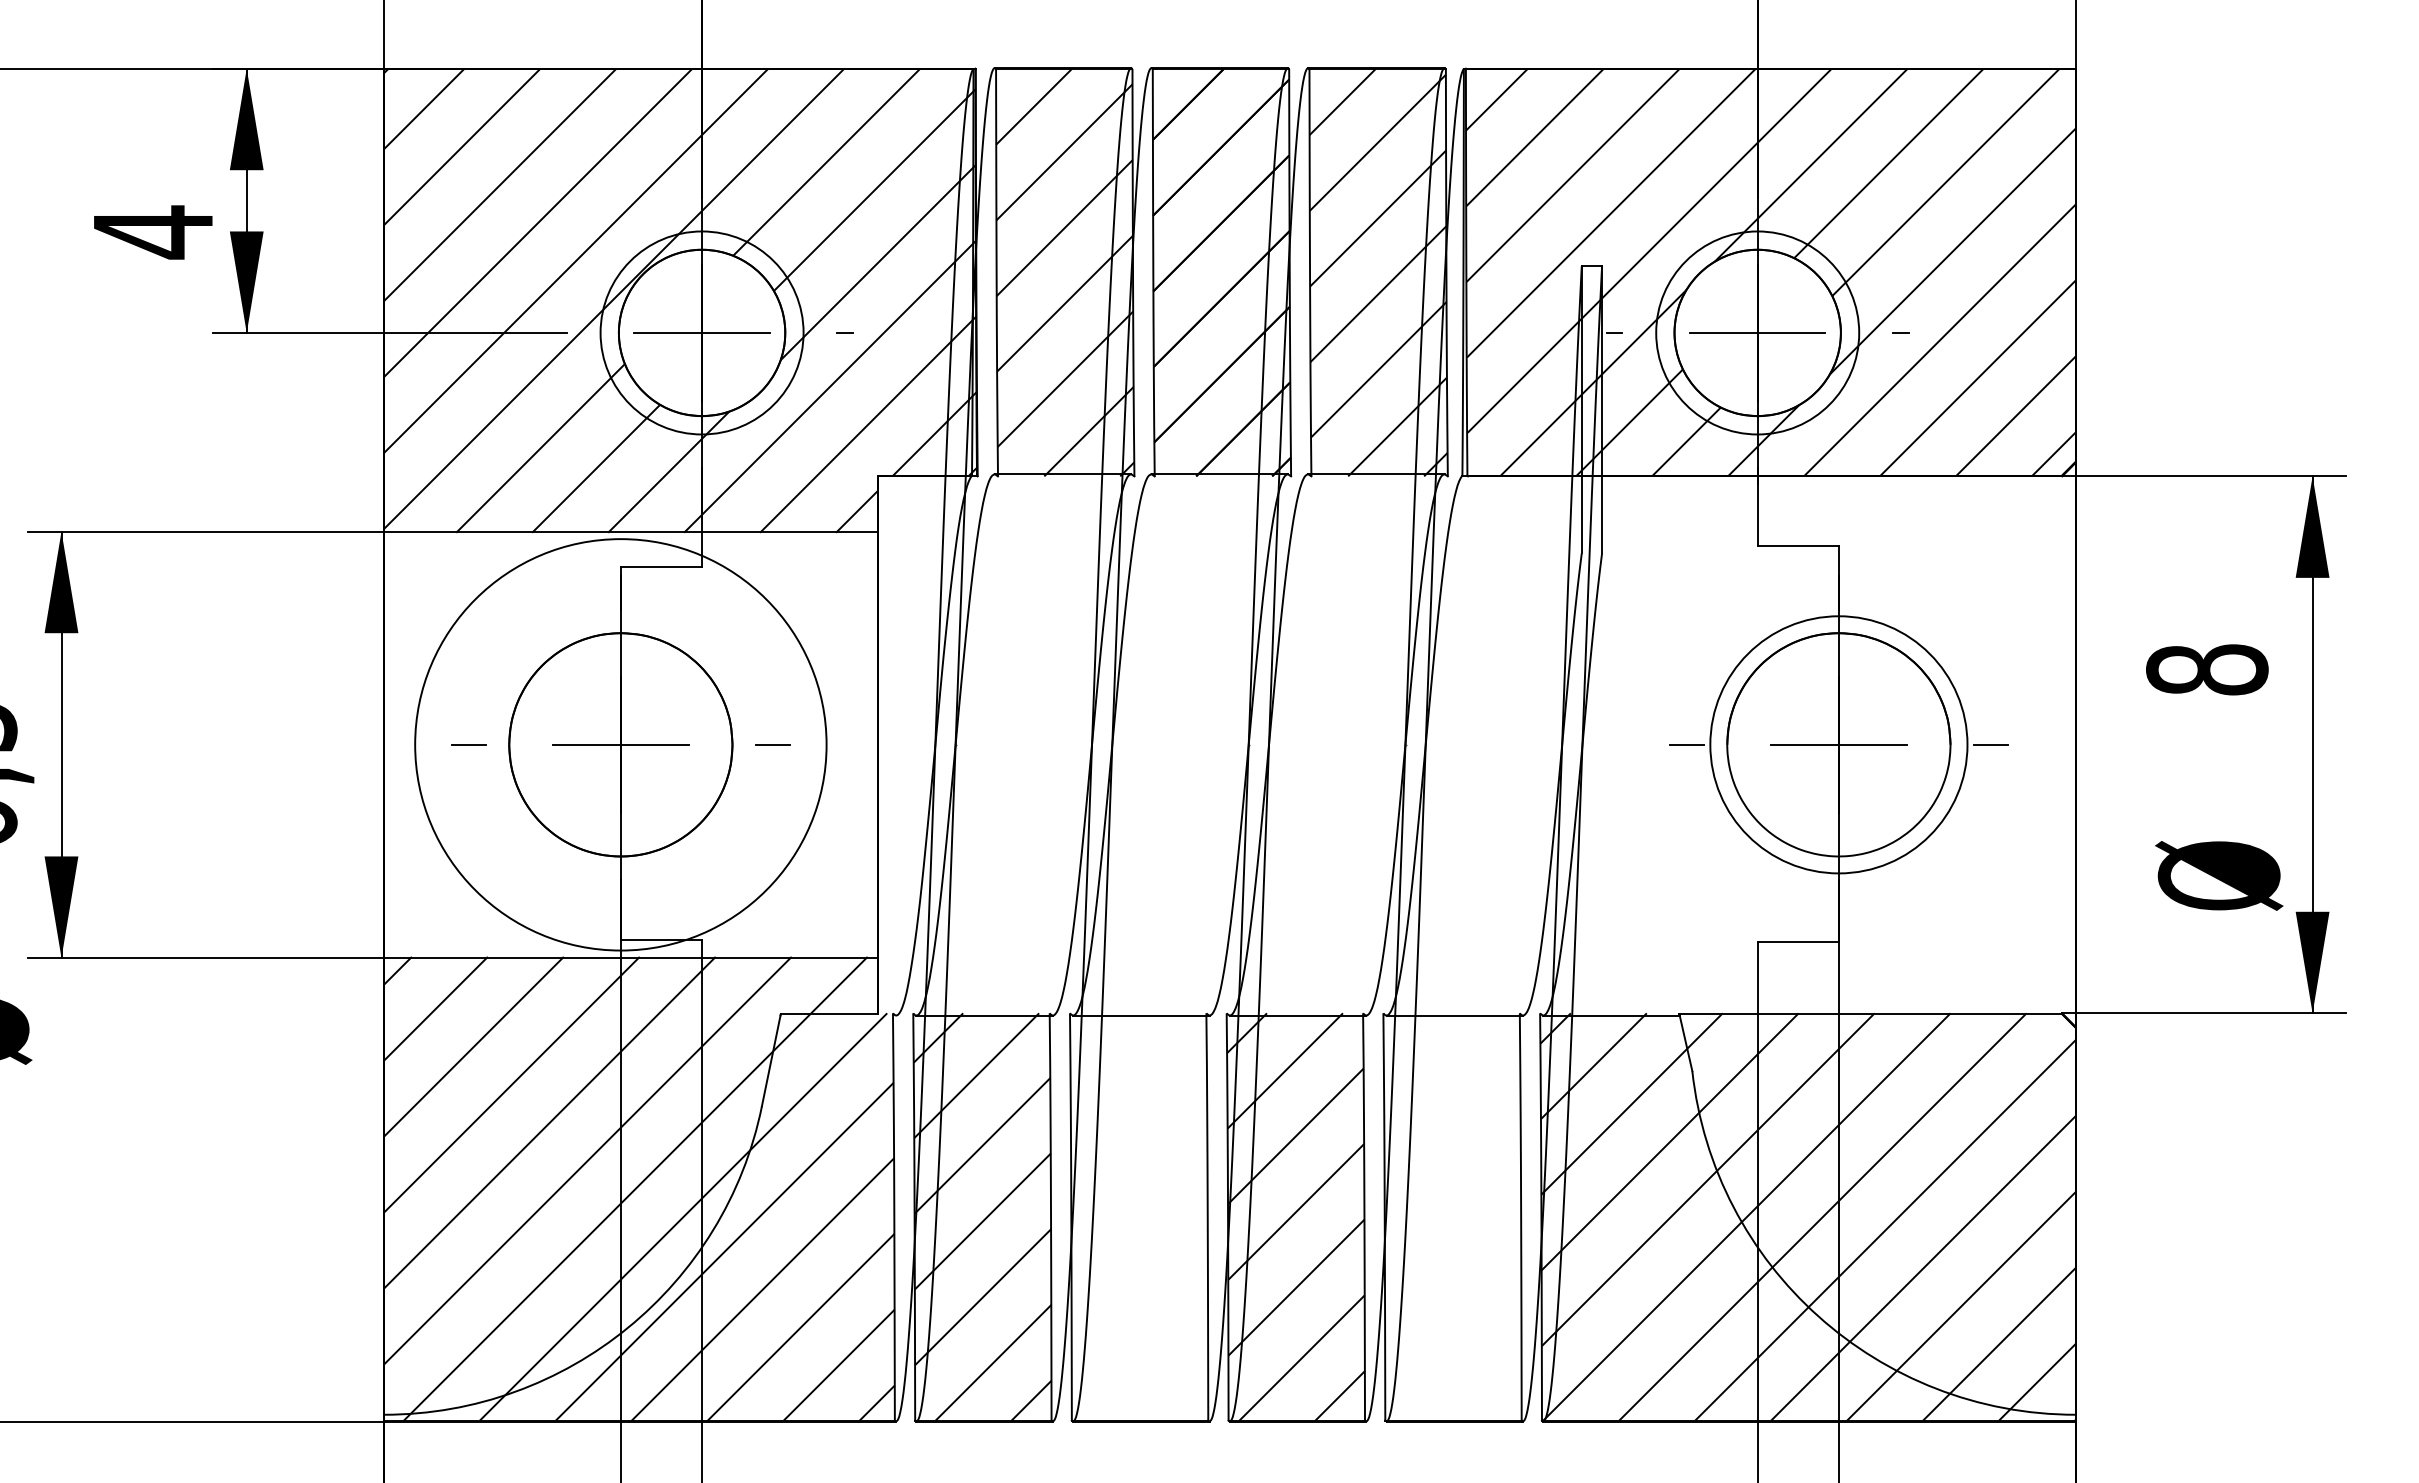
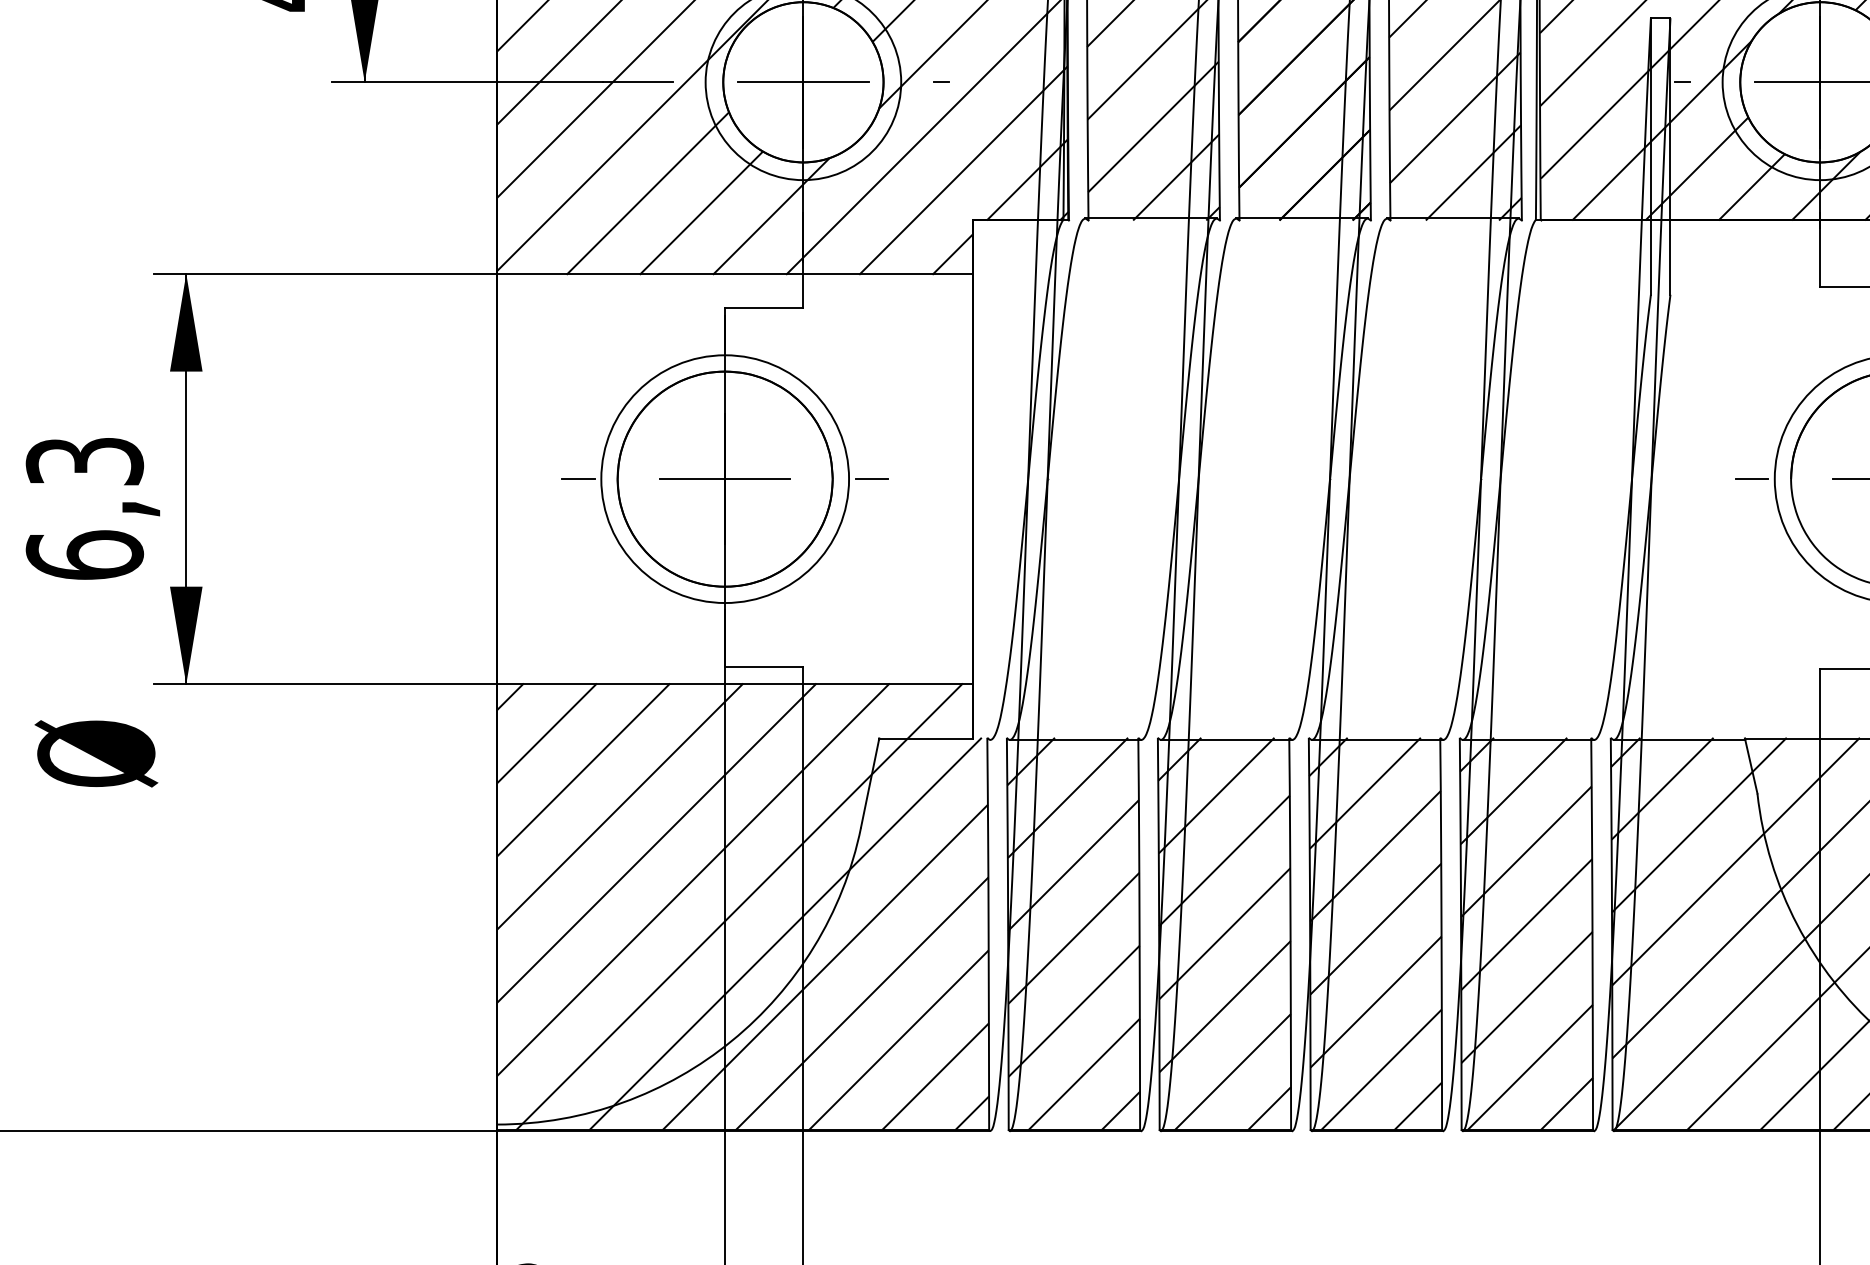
circle: (620, 744) -> (724, 478), size x0.62
hatch: (1139, 1216) -> (1224, 933), added
hatch: (1452, 1216) -> (1526, 933), added

